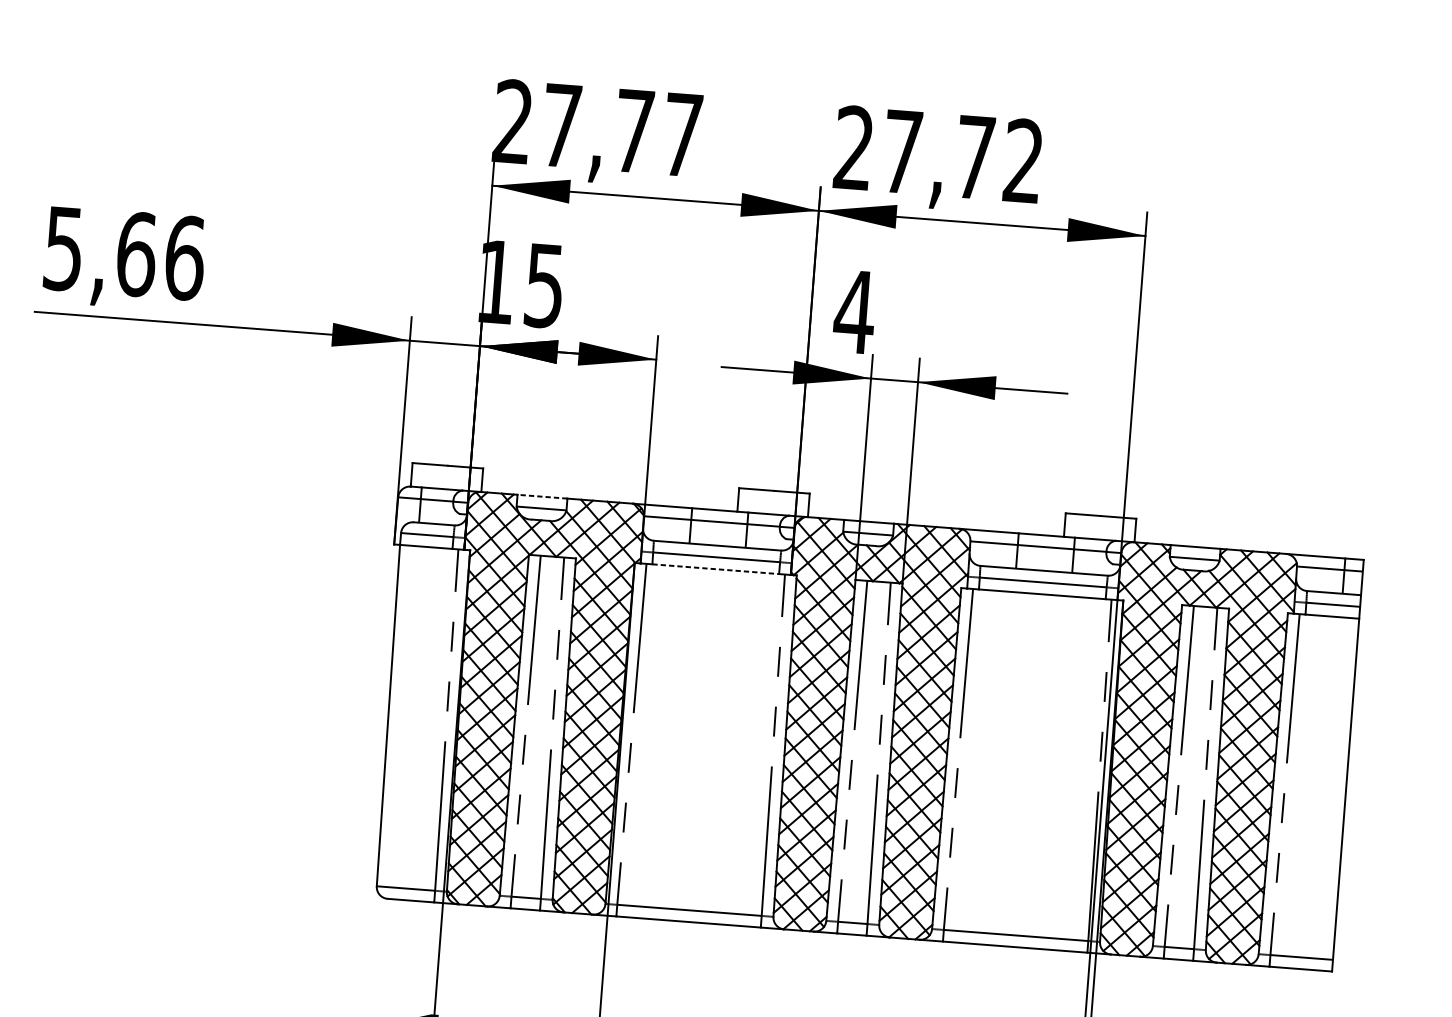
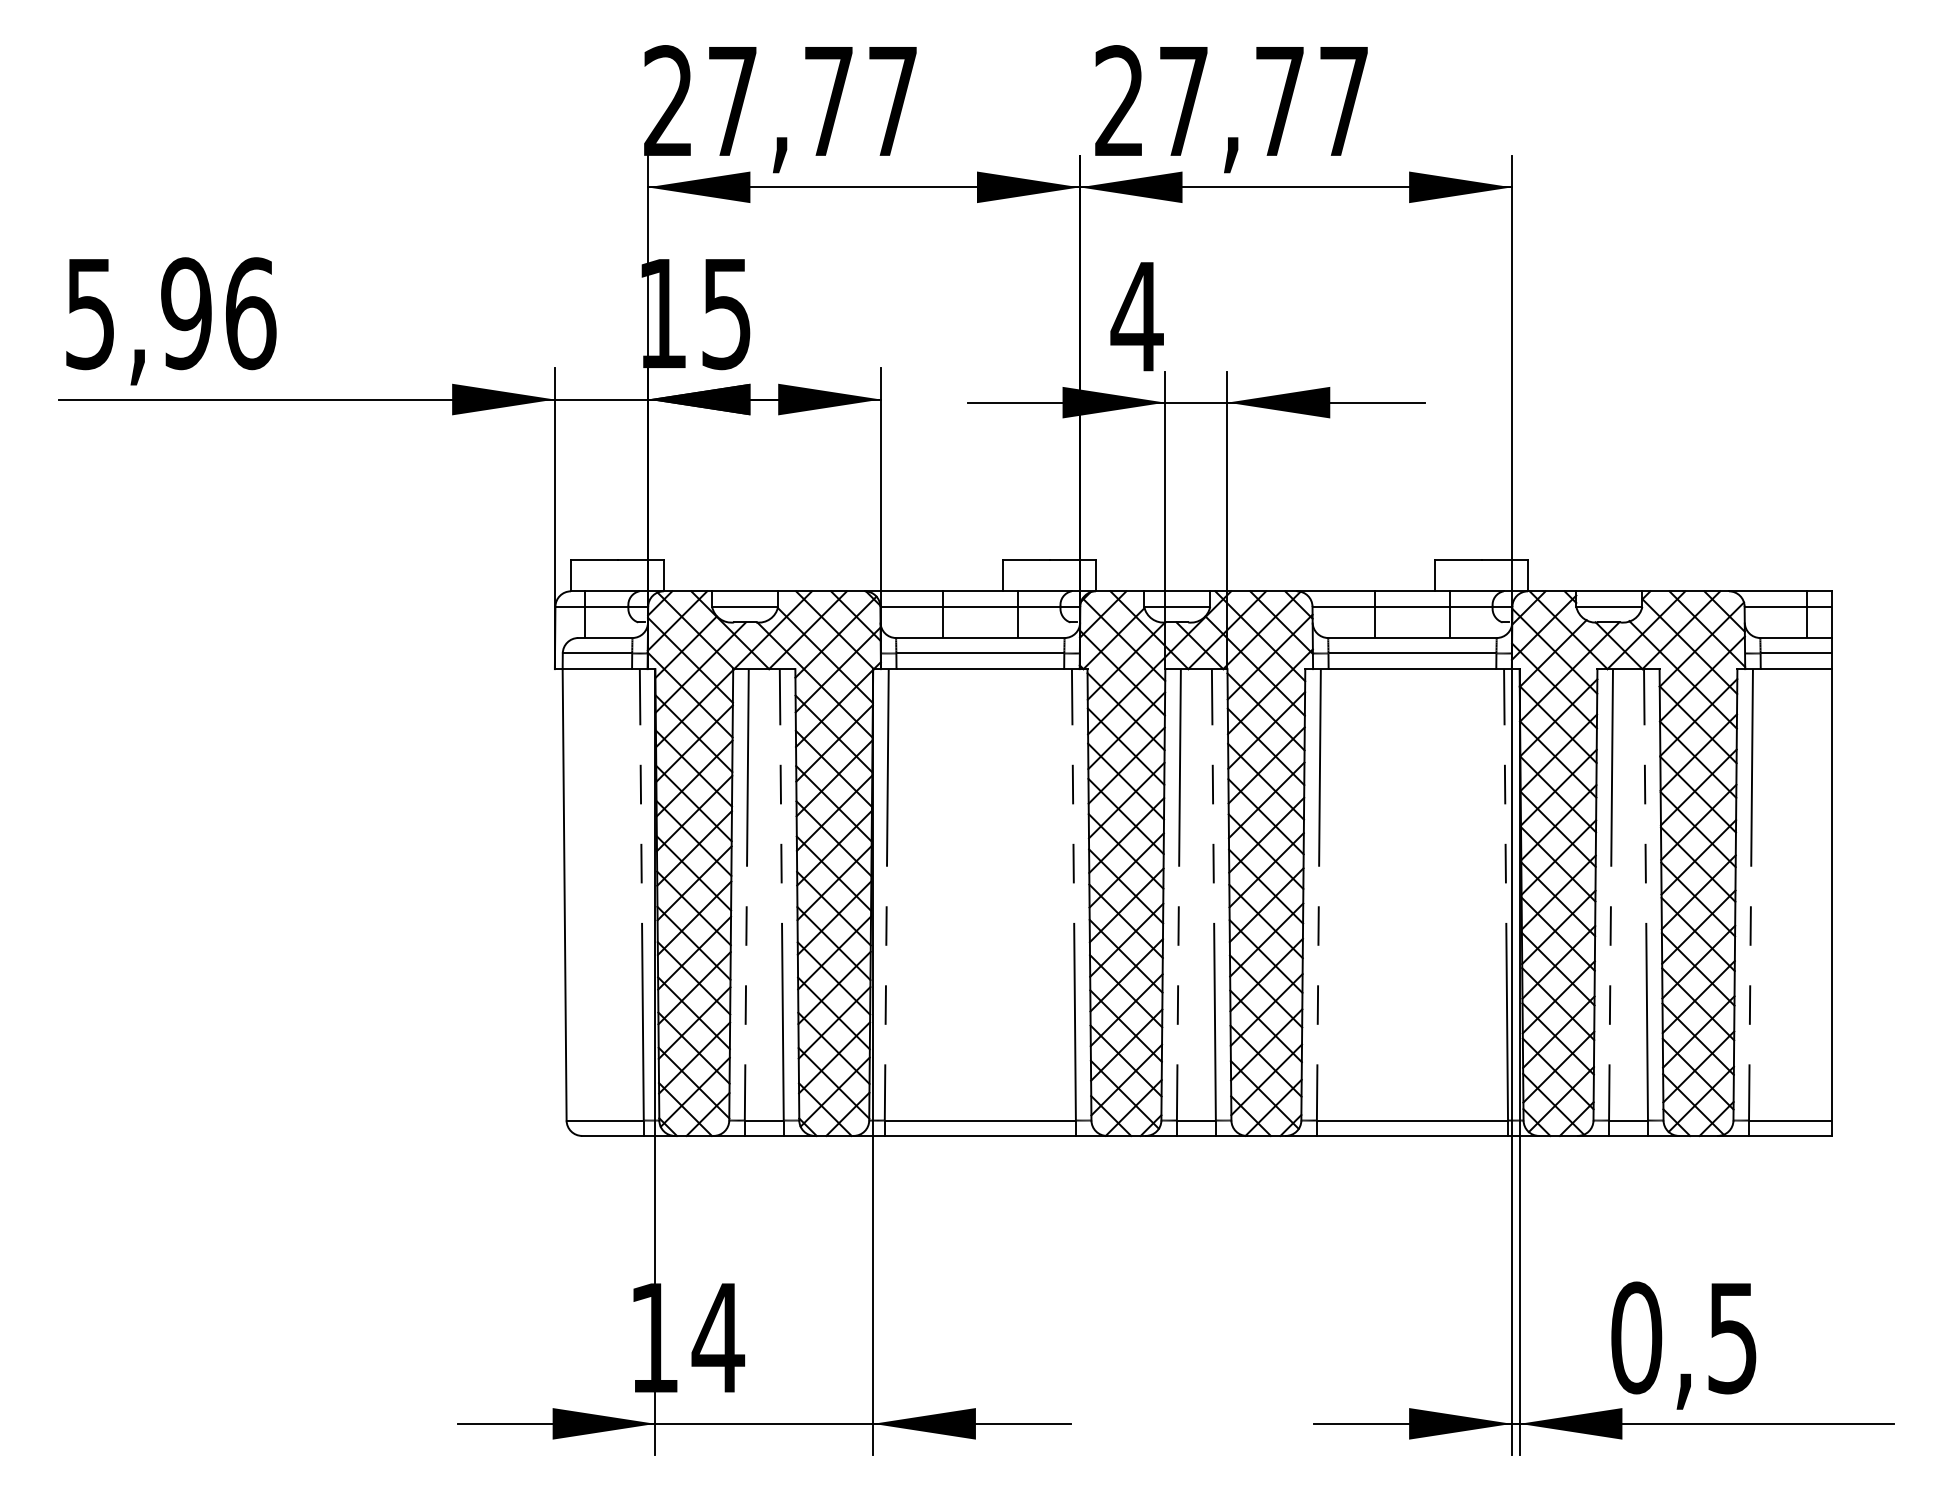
text: (1023, 160) -> (1343, 100), 27,72 -> 27,77
text: (136, 254) -> (186, 313), 5,66 -> 5,96
line: (542, 496) -> (744, 591), dashed -> solid
line: (715, 569) -> (980, 669), dashed -> solid

